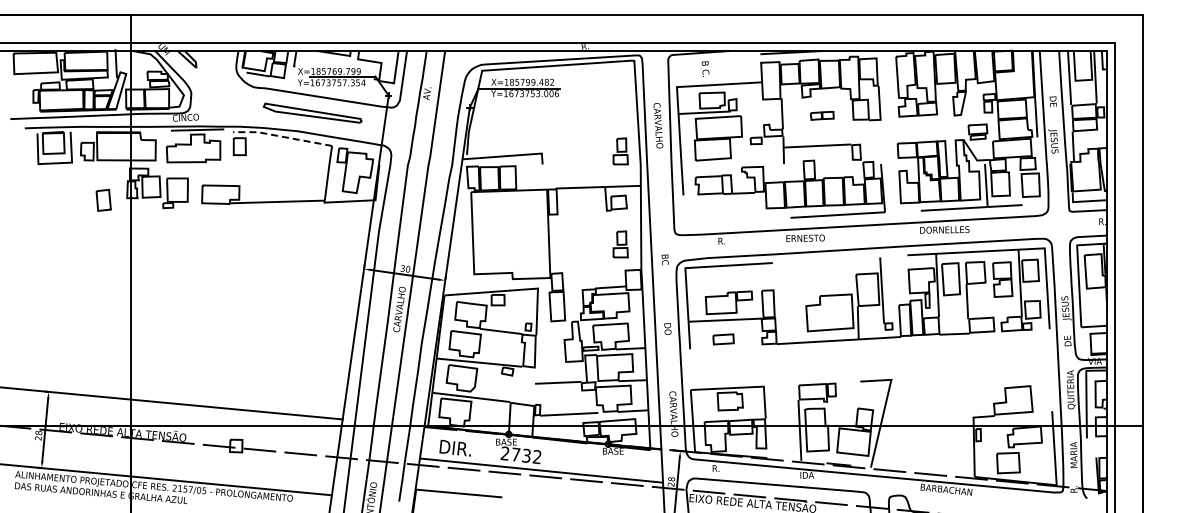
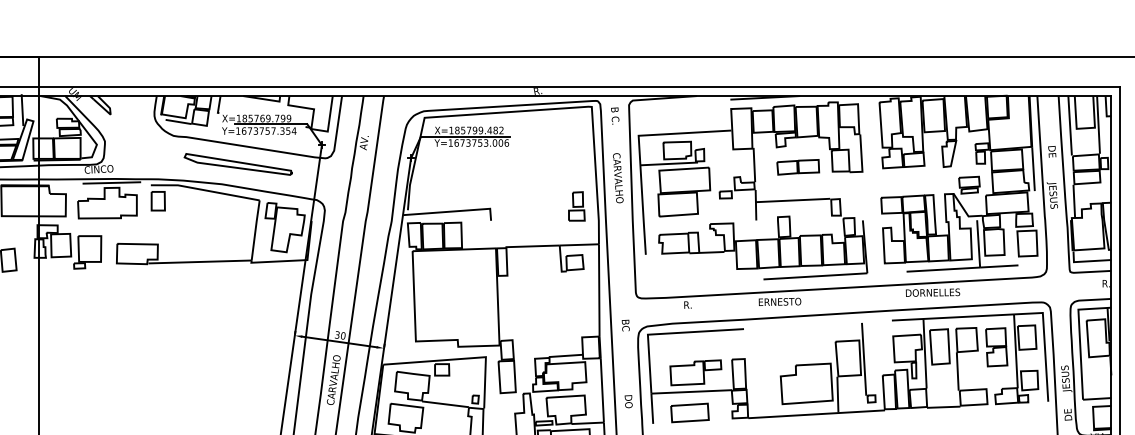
text: (705, 68) -> (615, 115), moved
part: (822, 115) -> (798, 166), size x1.67
line: (282, 136) -> (205, 190), dashed -> solid
part: (620, 244) -> (576, 308), removed
part: (723, 339) -> (689, 413), size x1.67

